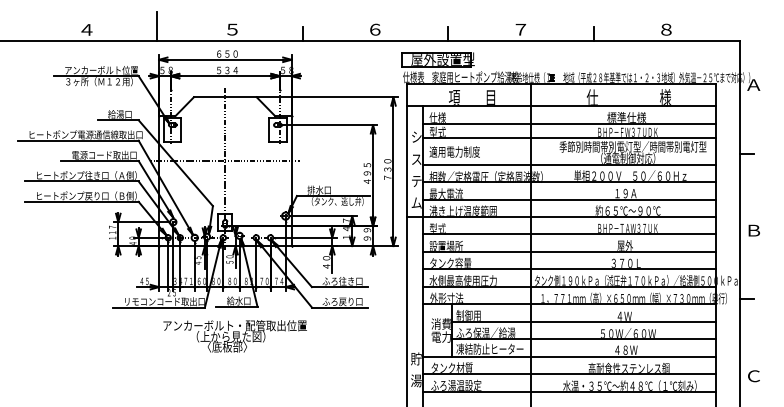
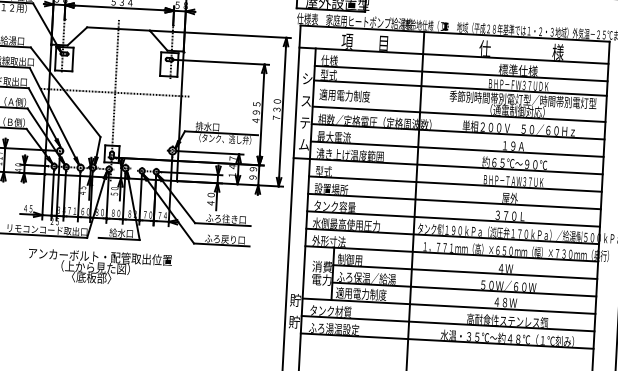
text: (234, 336) -> (99, 267), moved
text: (489, 348) -> (369, 293), 凍結防止ヒーター -> 適用電力制度
text: (416, 380) -> (294, 321), 湯 -> 貯

